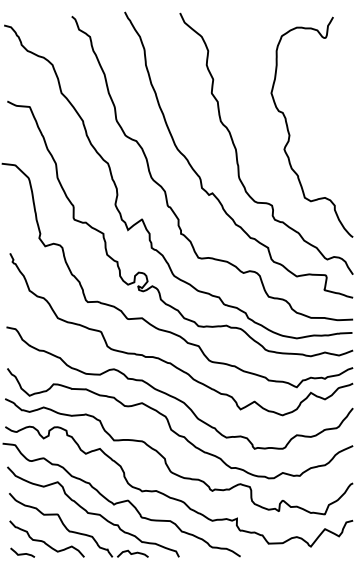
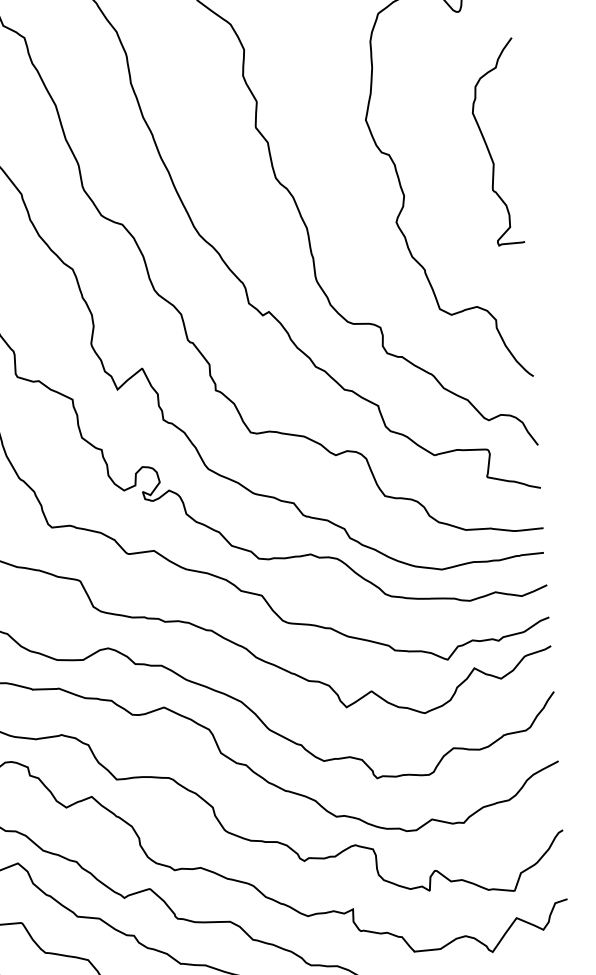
curve: (336, 109) -> (487, 142), added

